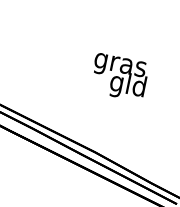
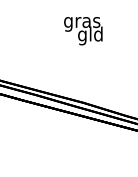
text: (119, 77) -> (83, 31), moved

